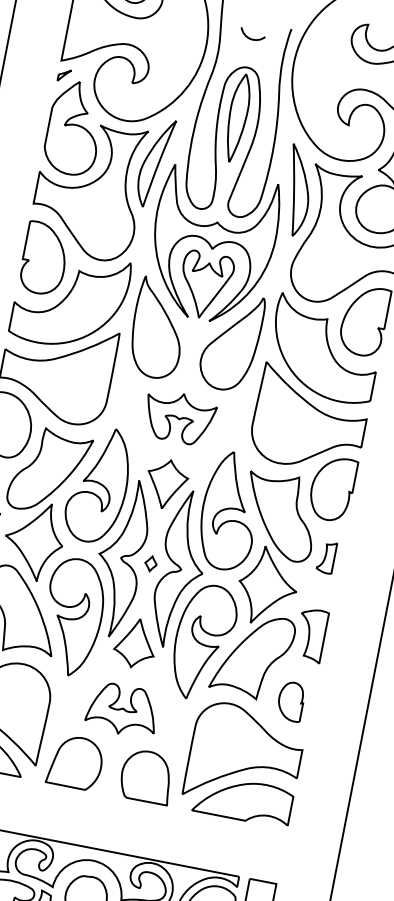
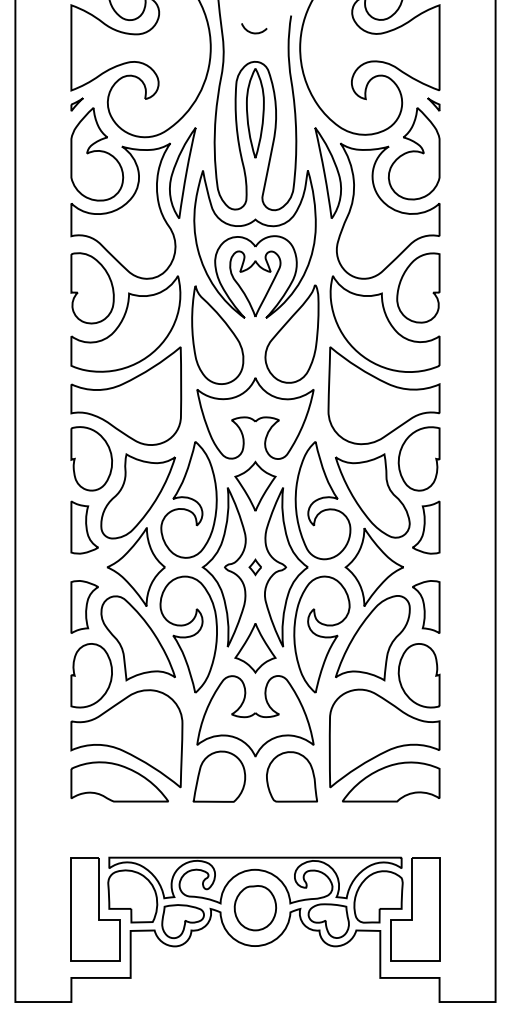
part: (179, 417) -> (255, 418), size x1.67
part: (326, 557) -> (426, 527), size x1.67
part: (290, 701) -> (418, 675), size x1.67
part: (122, 710) -> (255, 716), size x1.67

